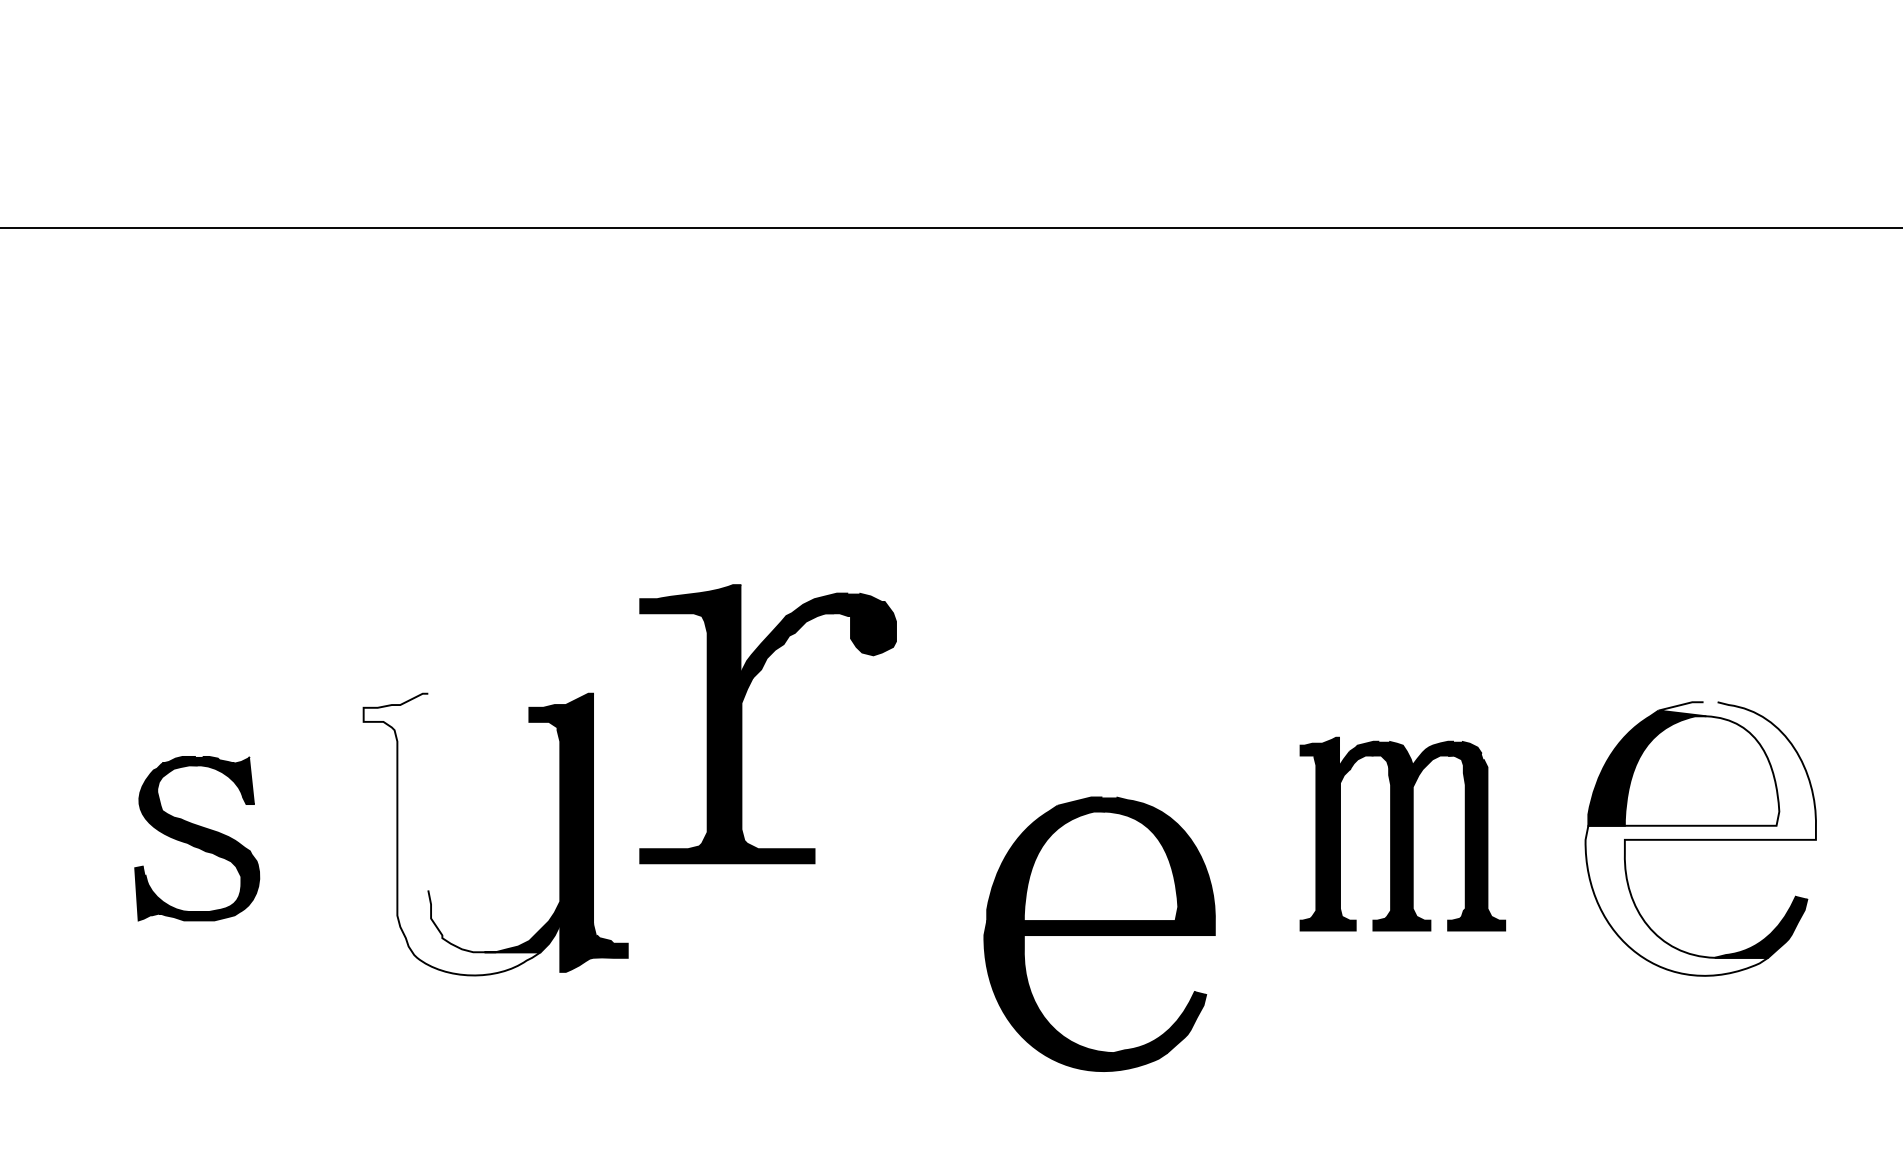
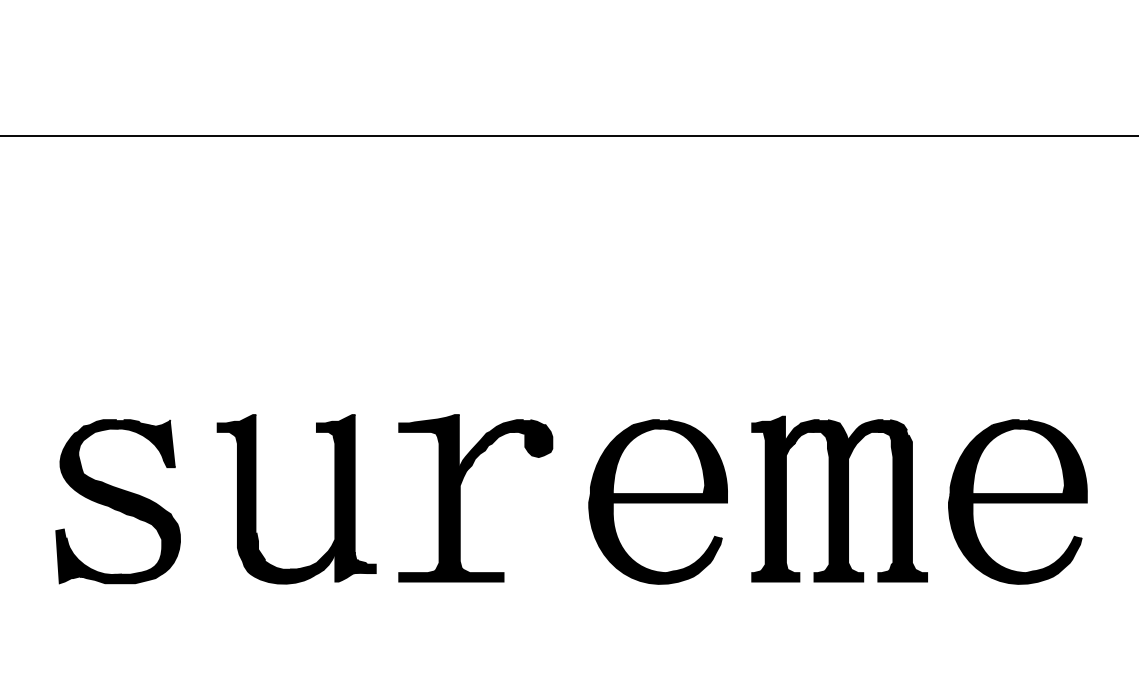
part: (742, 724) -> (460, 498), moved
part: (1402, 833) -> (839, 498), size x1.43
fill: (451, 834) -> (270, 499), added
part: (196, 838) -> (117, 501), size x1.67
fill: (1700, 838) -> (1017, 501), added
part: (1098, 933) -> (657, 501), moved

